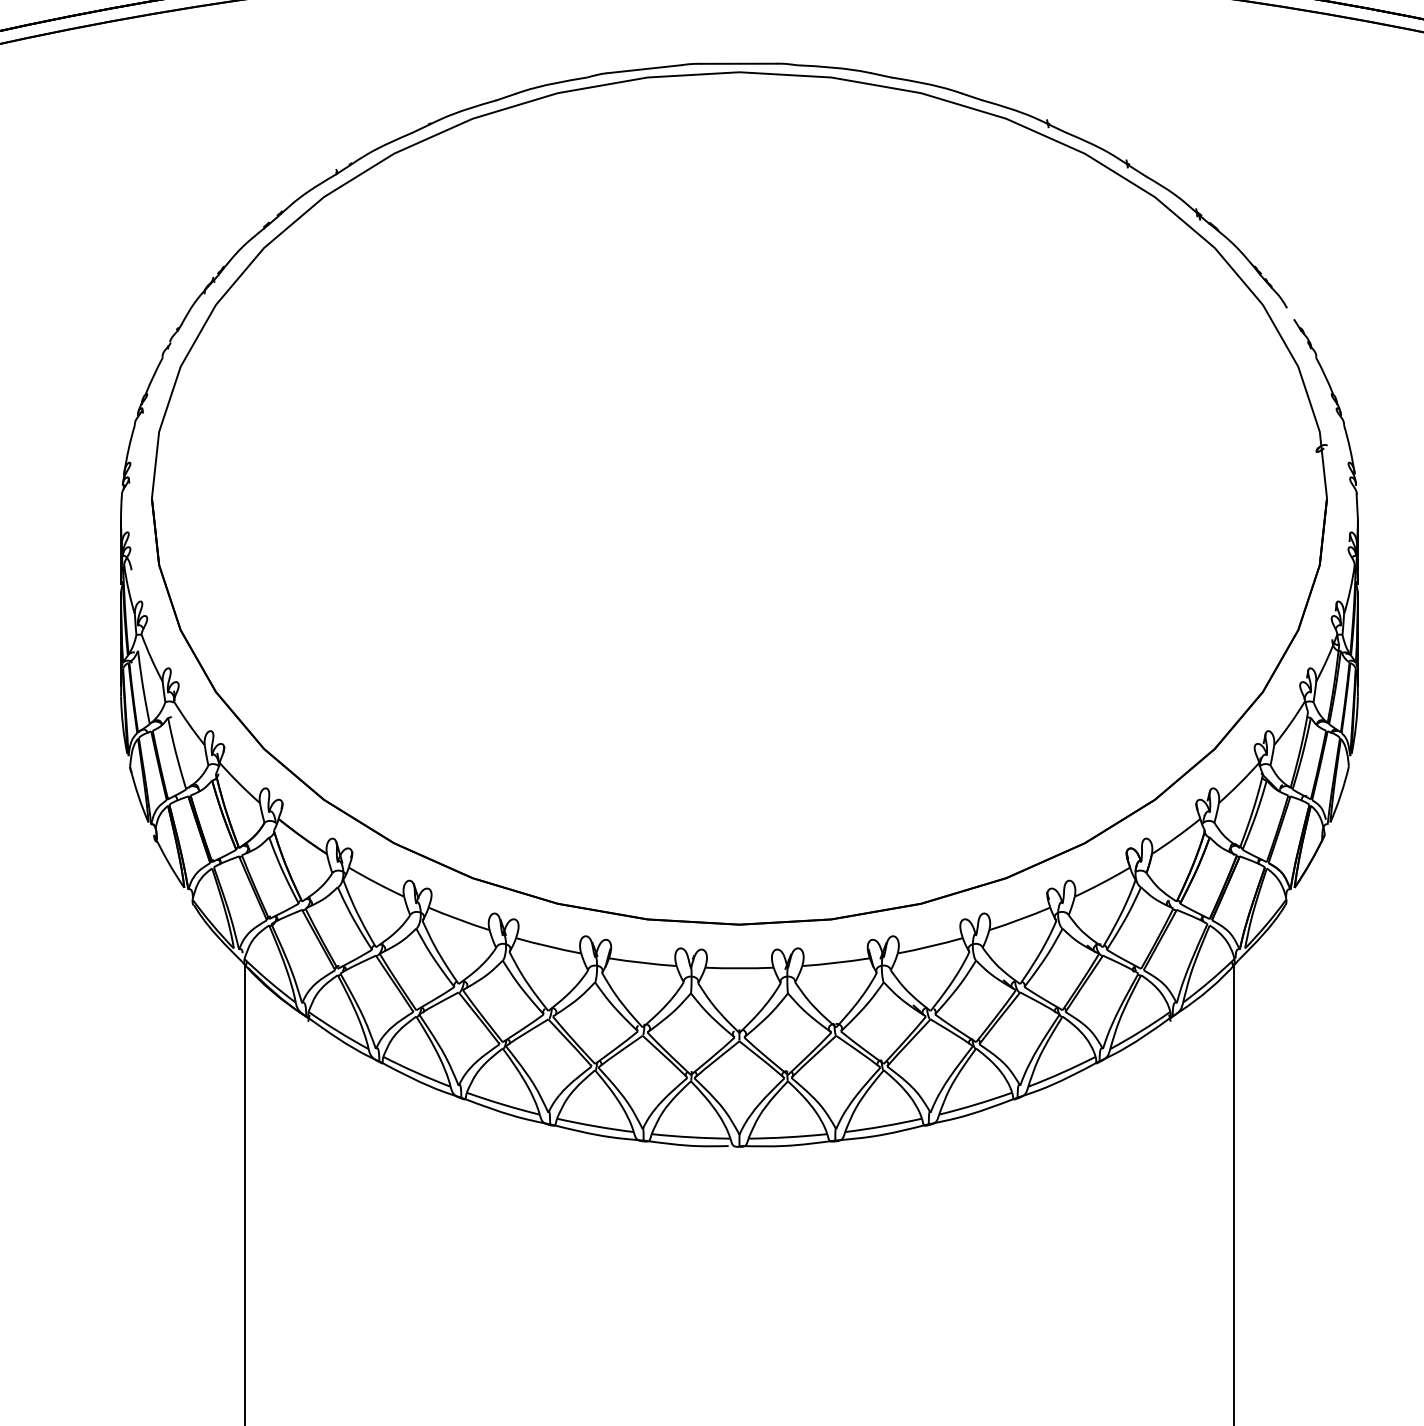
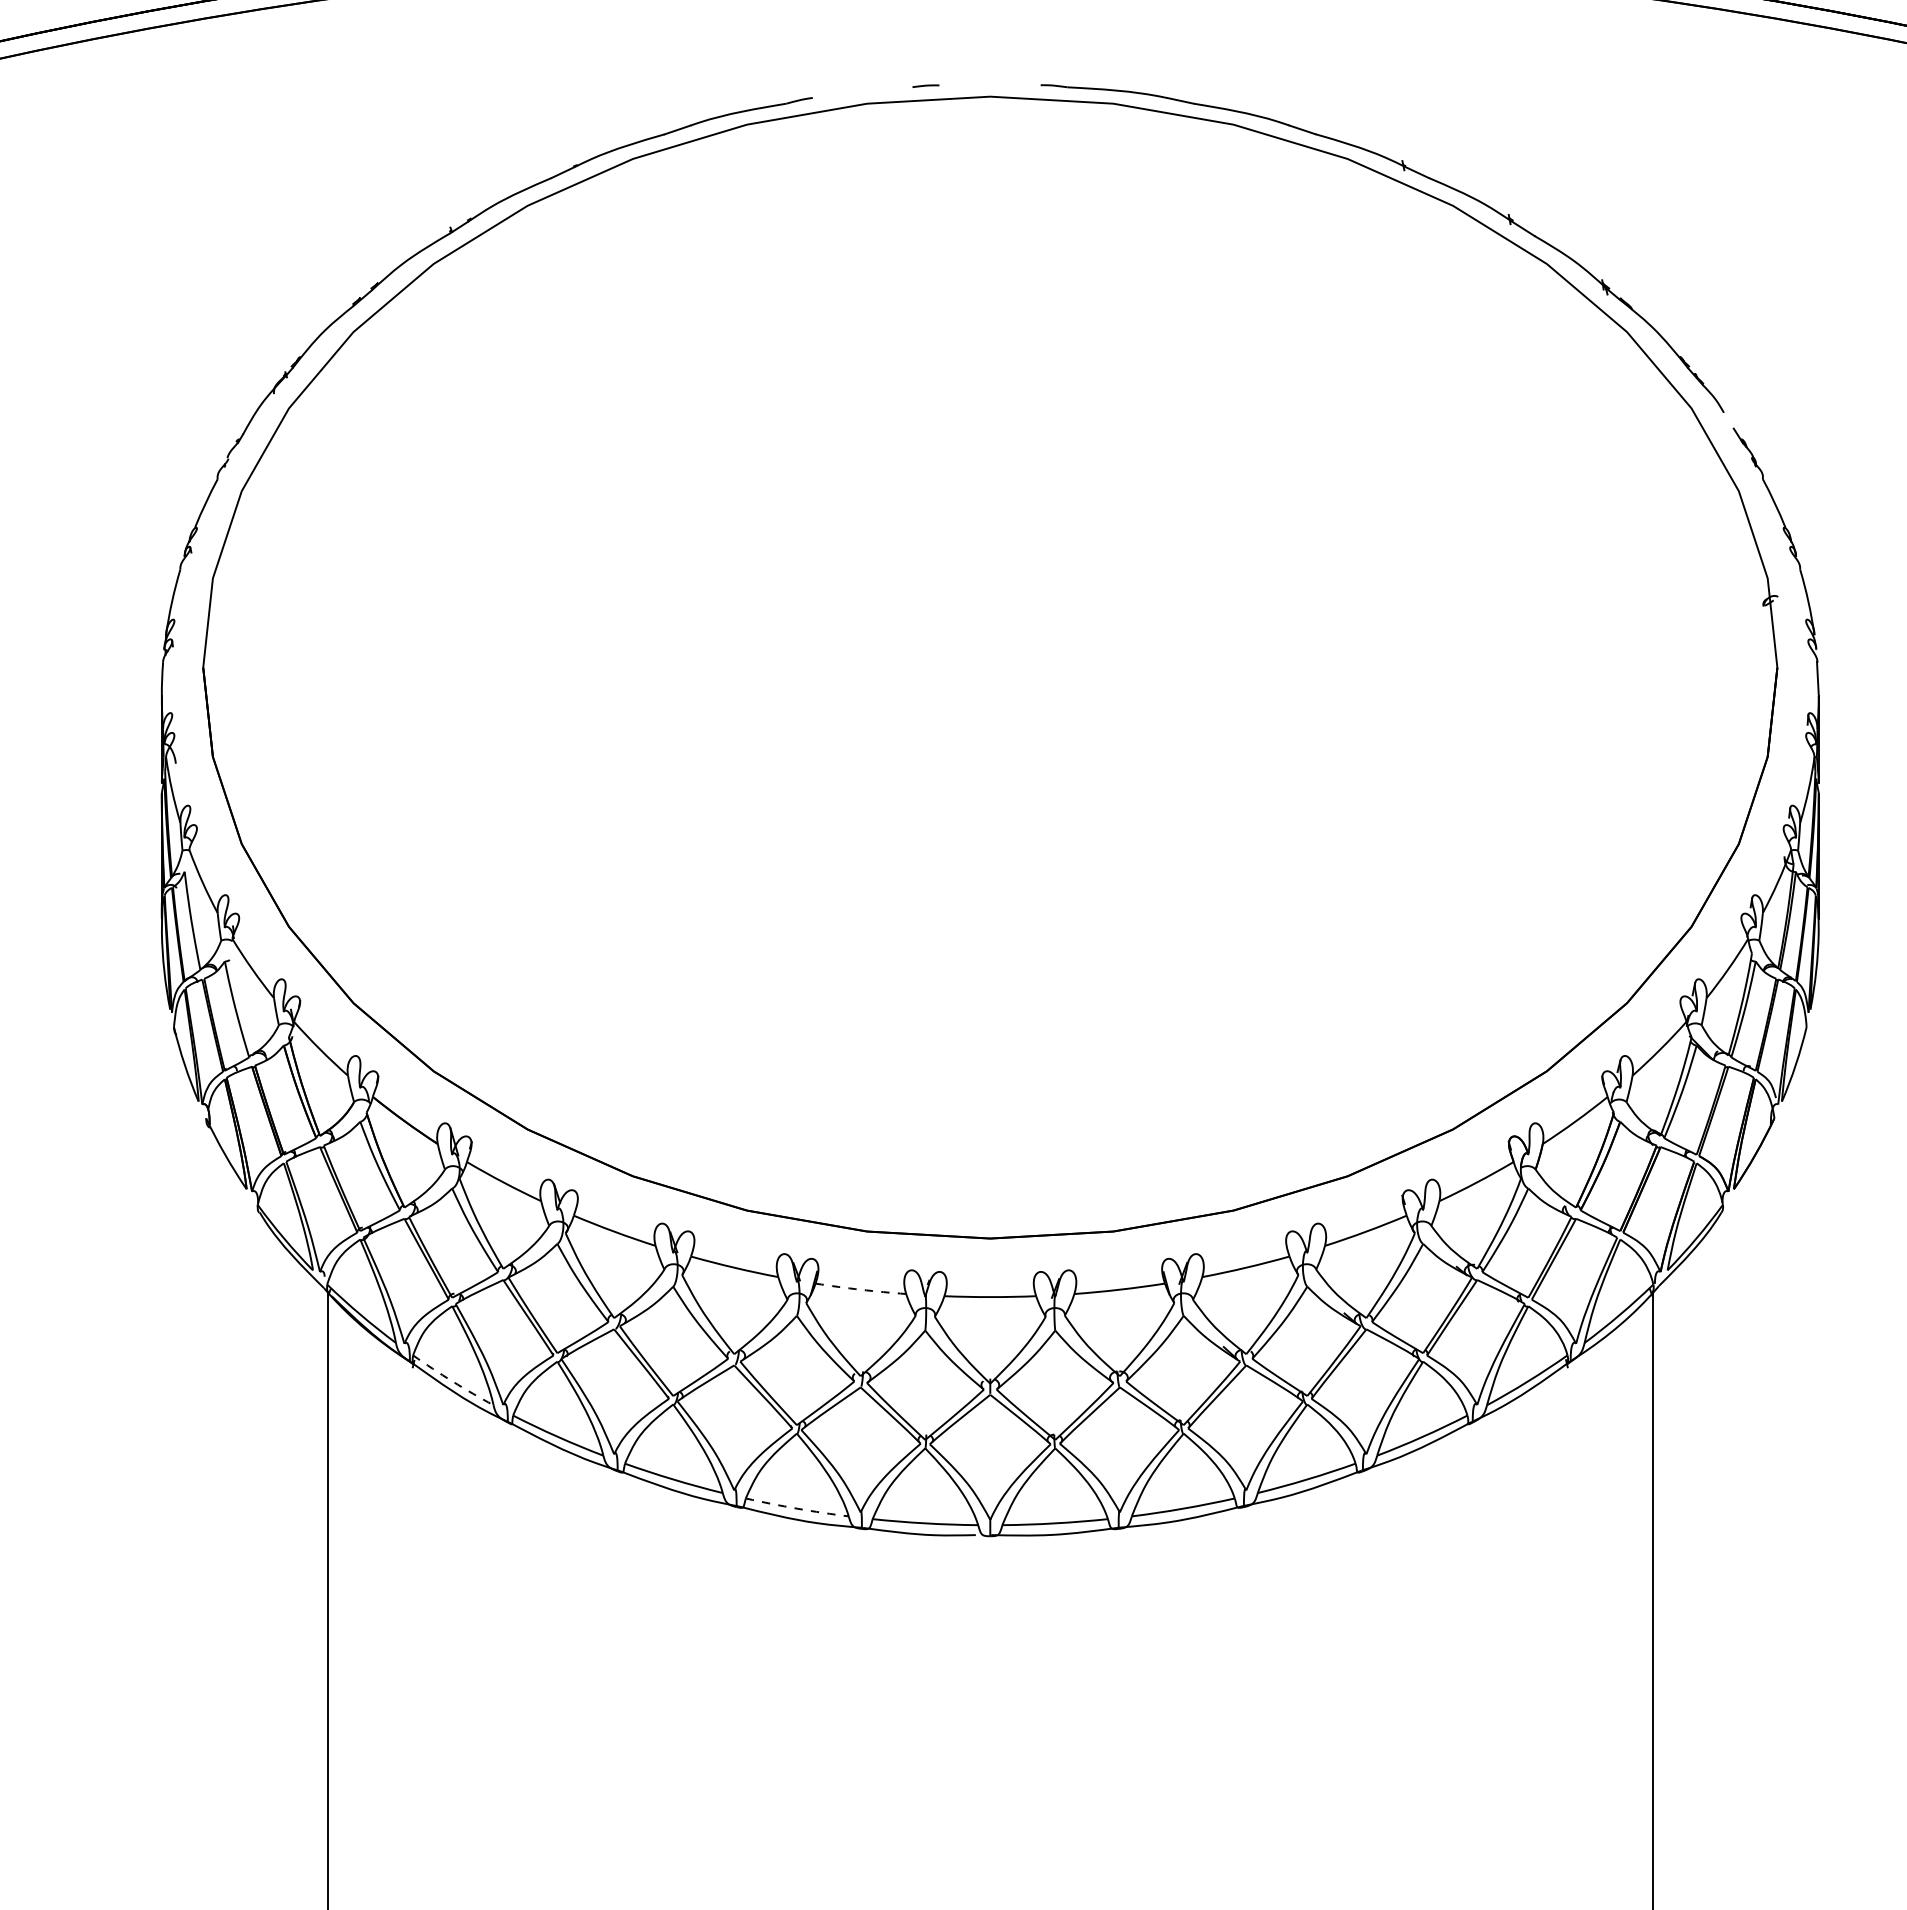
line: (738, 63) -> (989, 85), removed
line: (644, 69) -> (862, 92), removed
arc: (642, 962) -> (860, 1289), solid -> dashed
arc: (338, 1031) -> (452, 1381), solid -> dashed
arc: (595, 1126) -> (797, 1508), solid -> dashed

